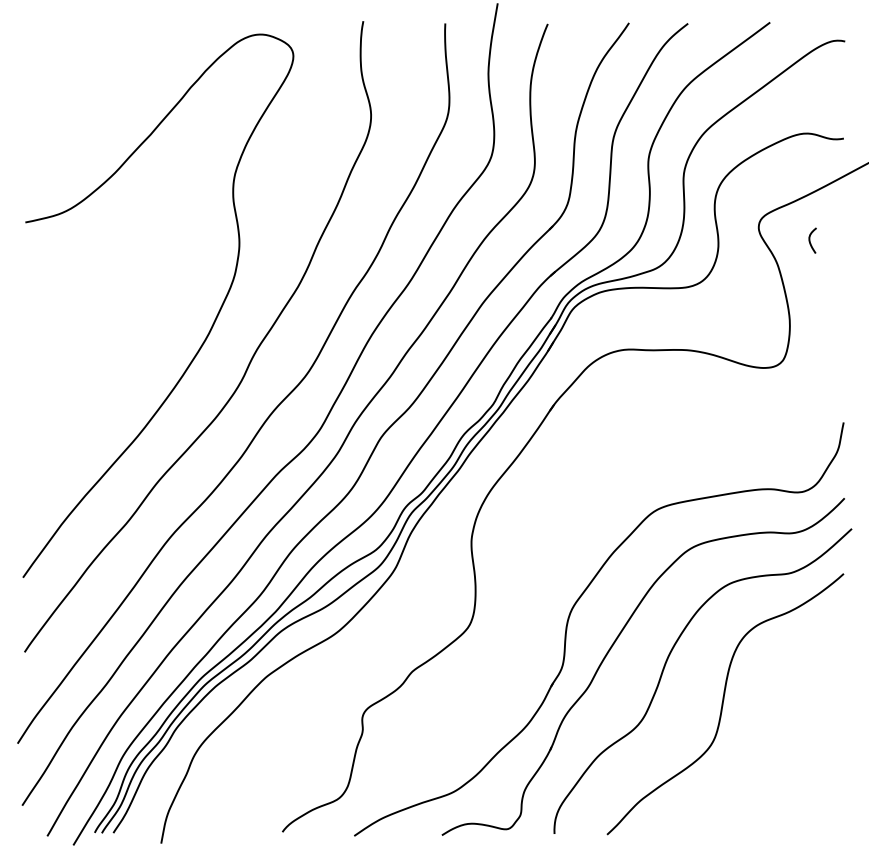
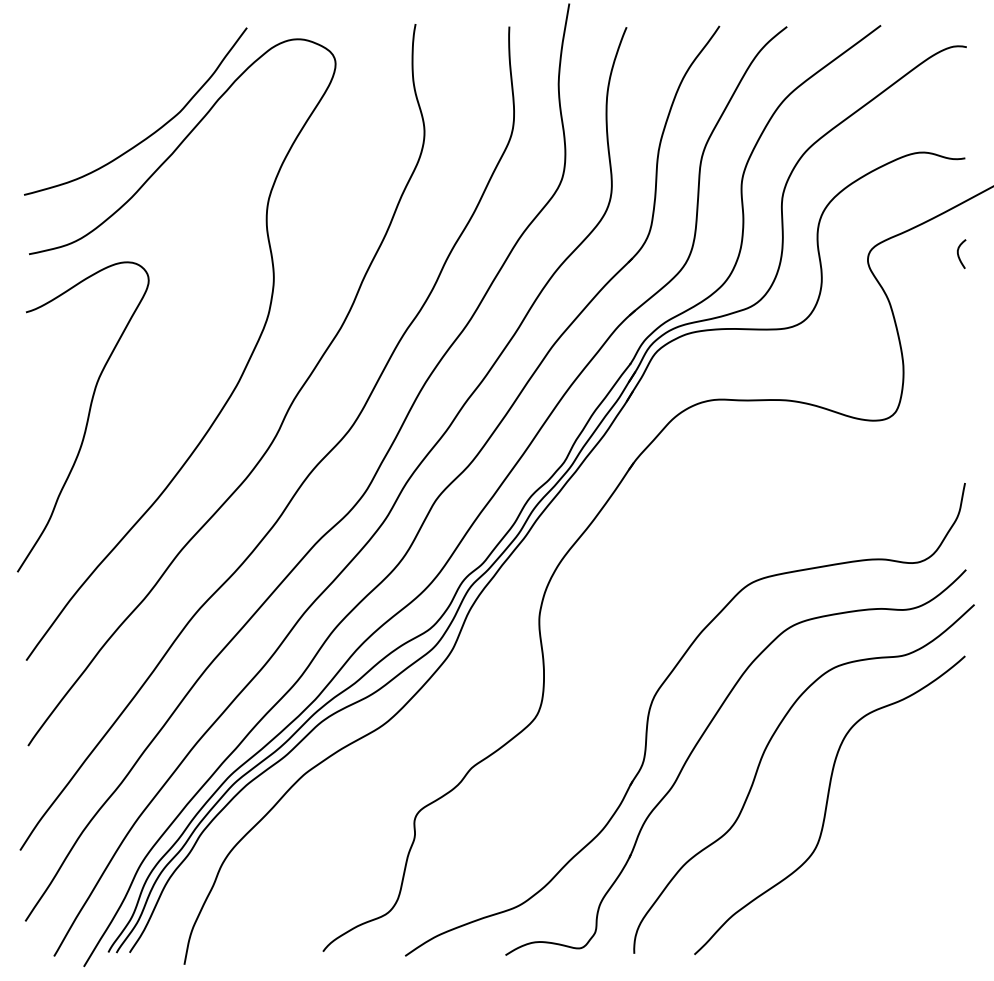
curve: (132, 116) -> (151, 133), added
curve: (810, 241) -> (959, 255), moved
curve: (76, 364) -> (87, 416), added

